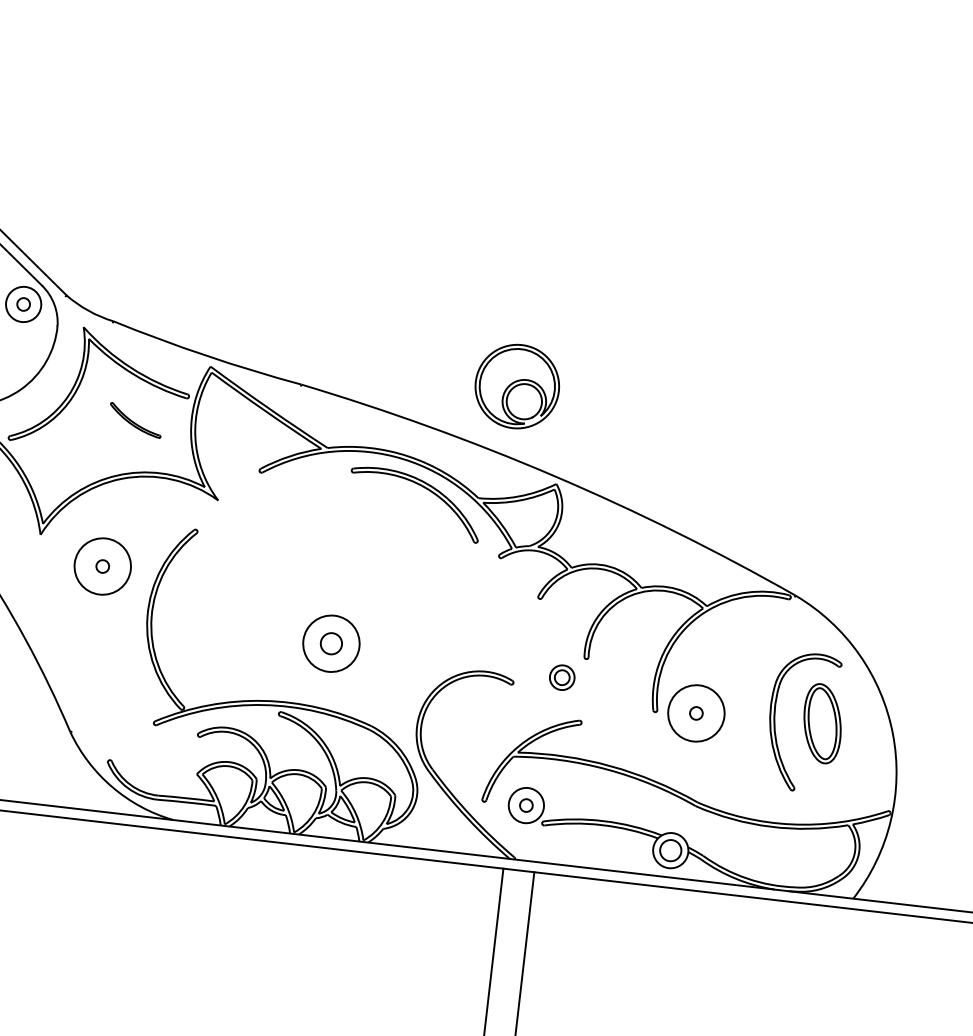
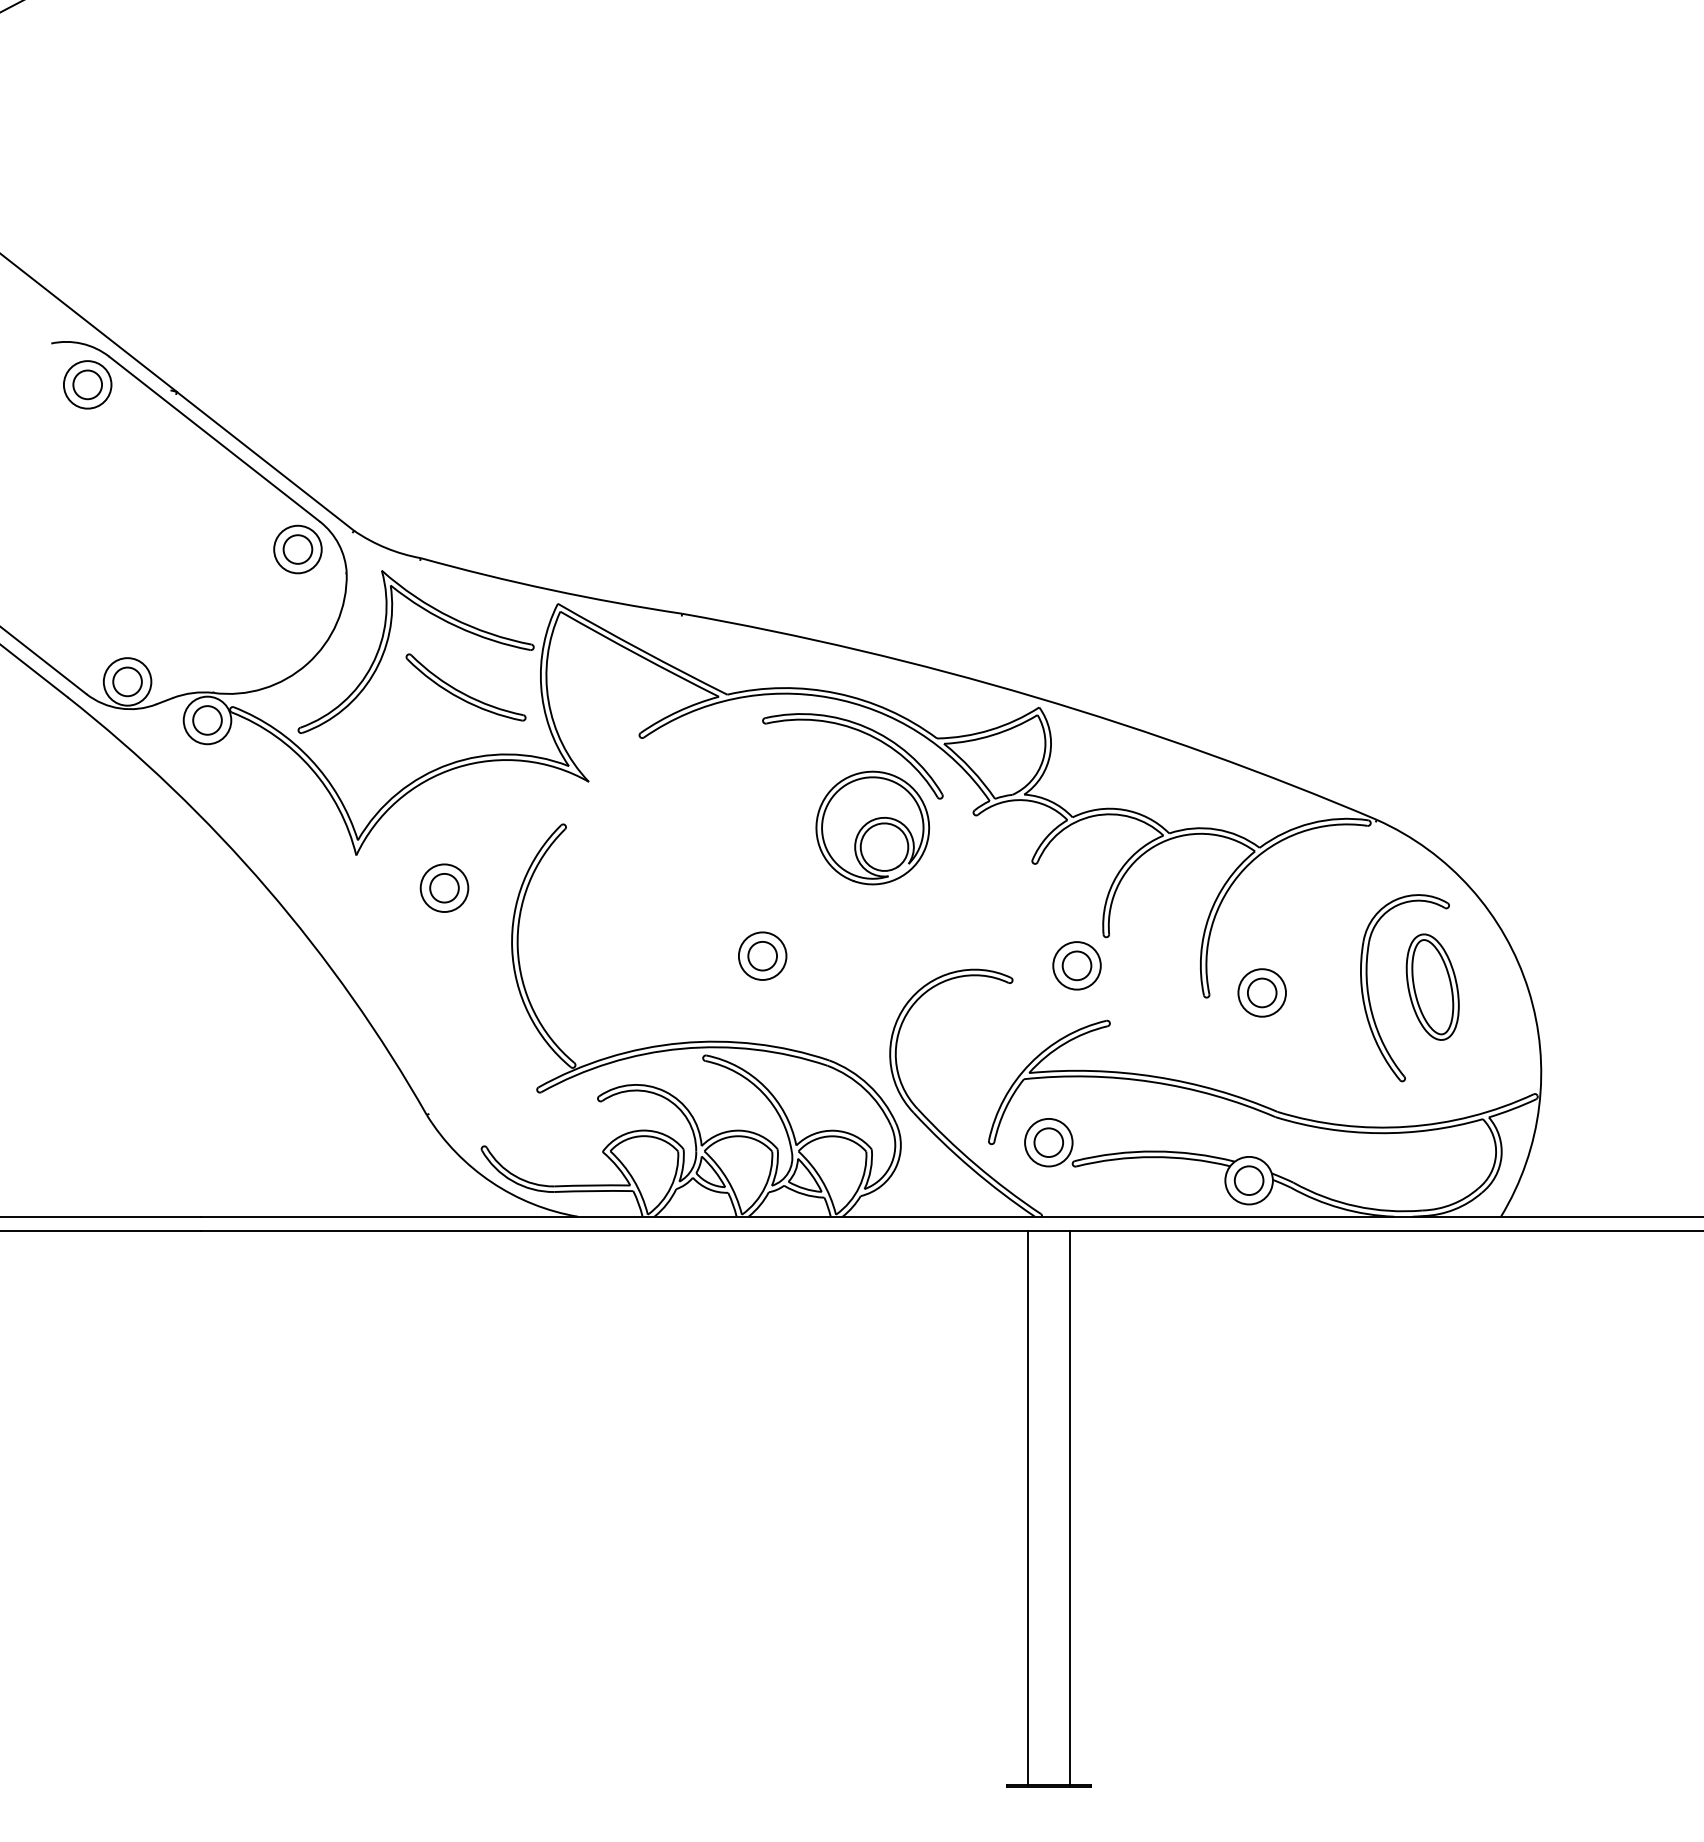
circle: (23, 304) -> (297, 549), size x1.67
part: (517, 386) -> (872, 827), moved
part: (135, 420) -> (465, 687), size x1.67
circle: (102, 566) -> (444, 887), size x1.67
circle: (102, 566) -> (444, 888), size x0.62
circle: (331, 643) -> (762, 955), size x0.62
part: (561, 677) -> (1076, 965), size x1.43
circle: (695, 713) -> (1261, 992), size x1.67
circle: (696, 713) -> (1262, 992), size x0.62
circle: (526, 805) -> (1048, 1142), size x1.67

